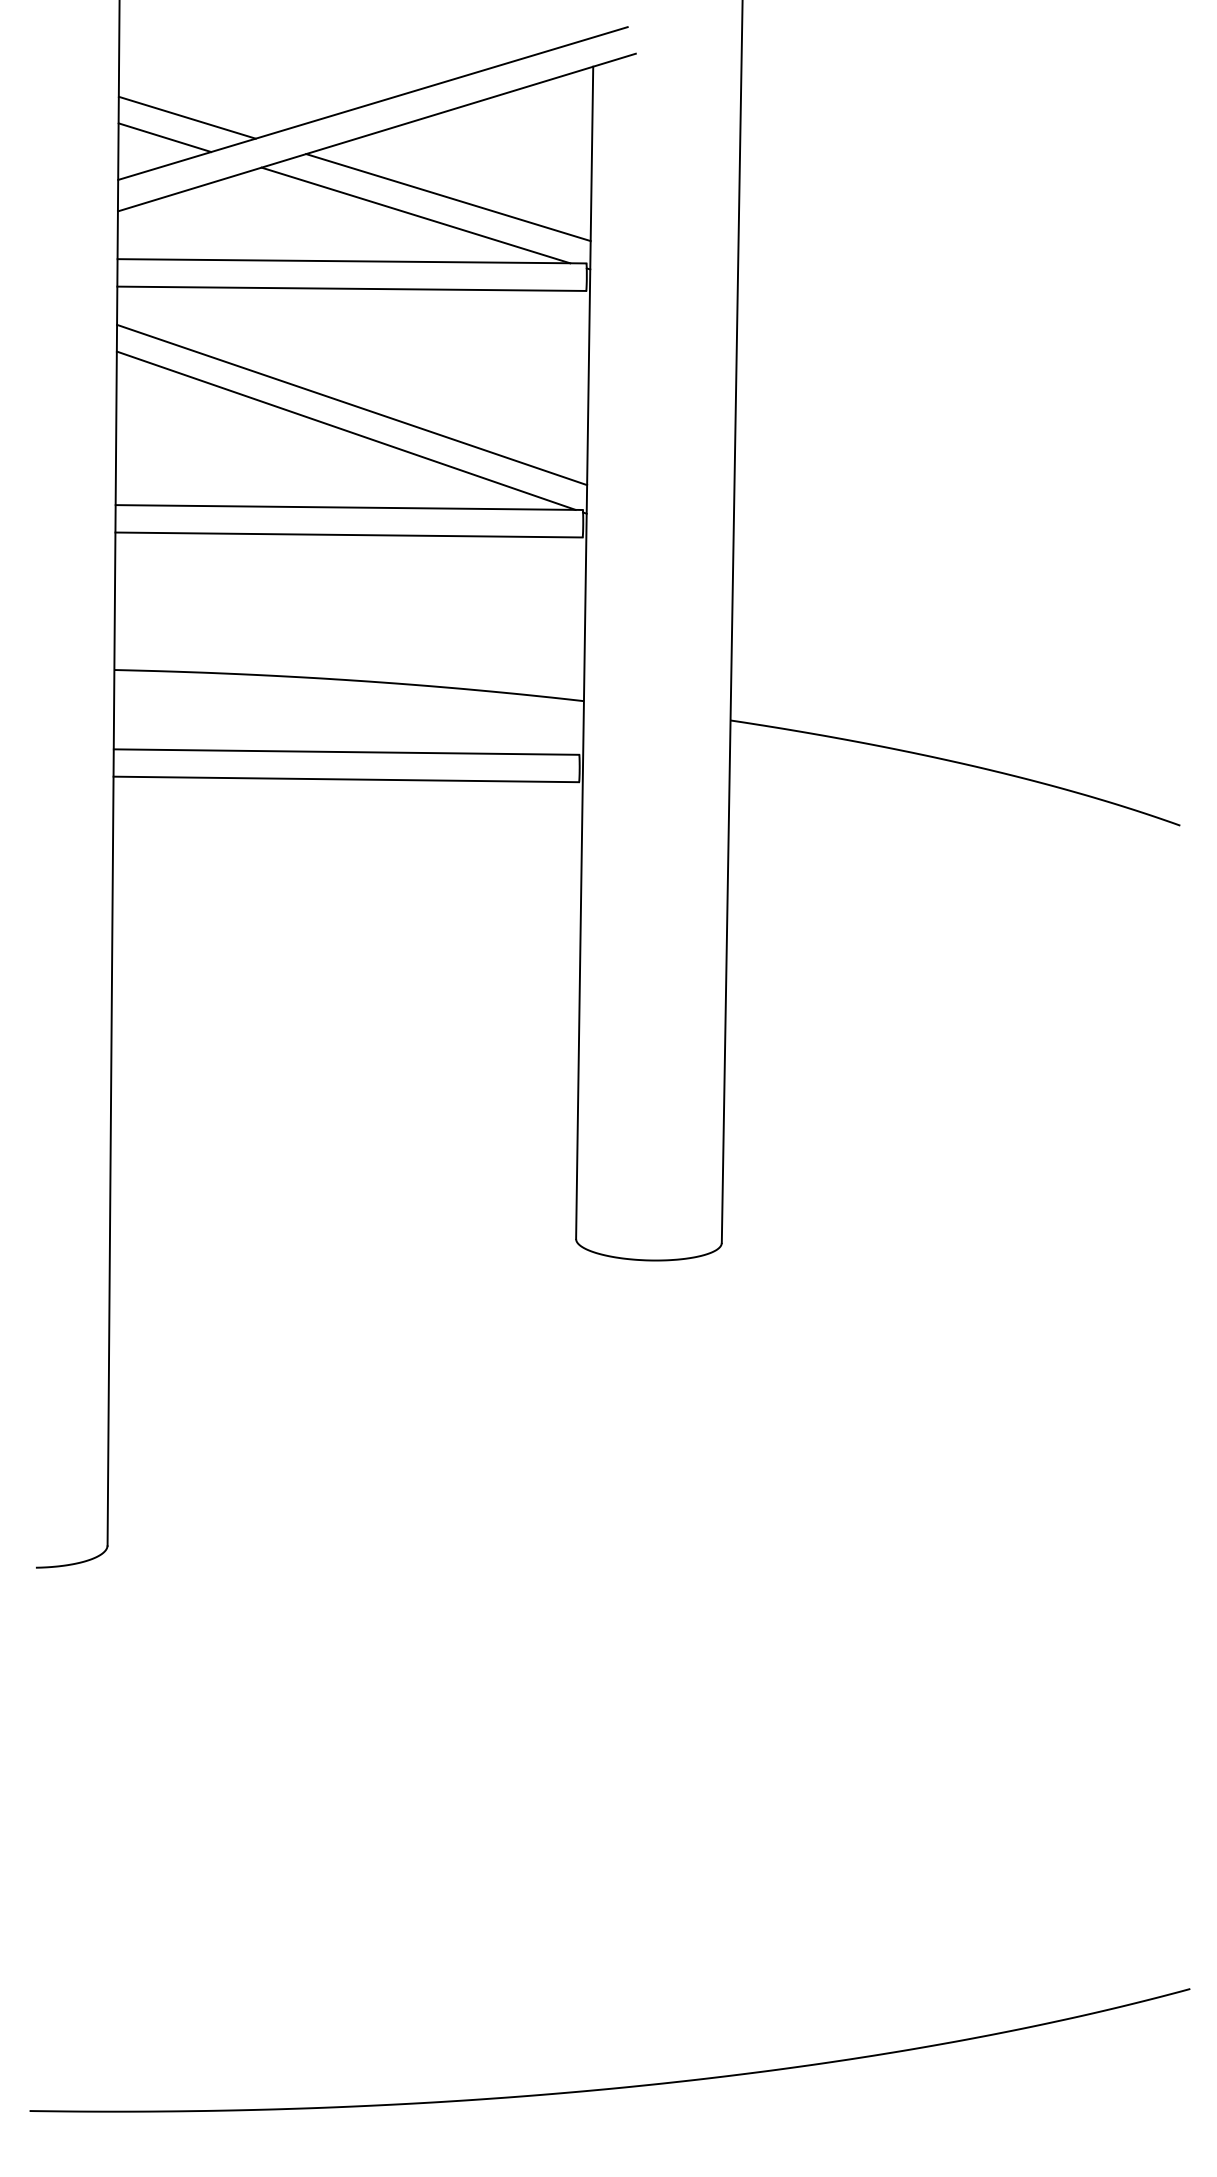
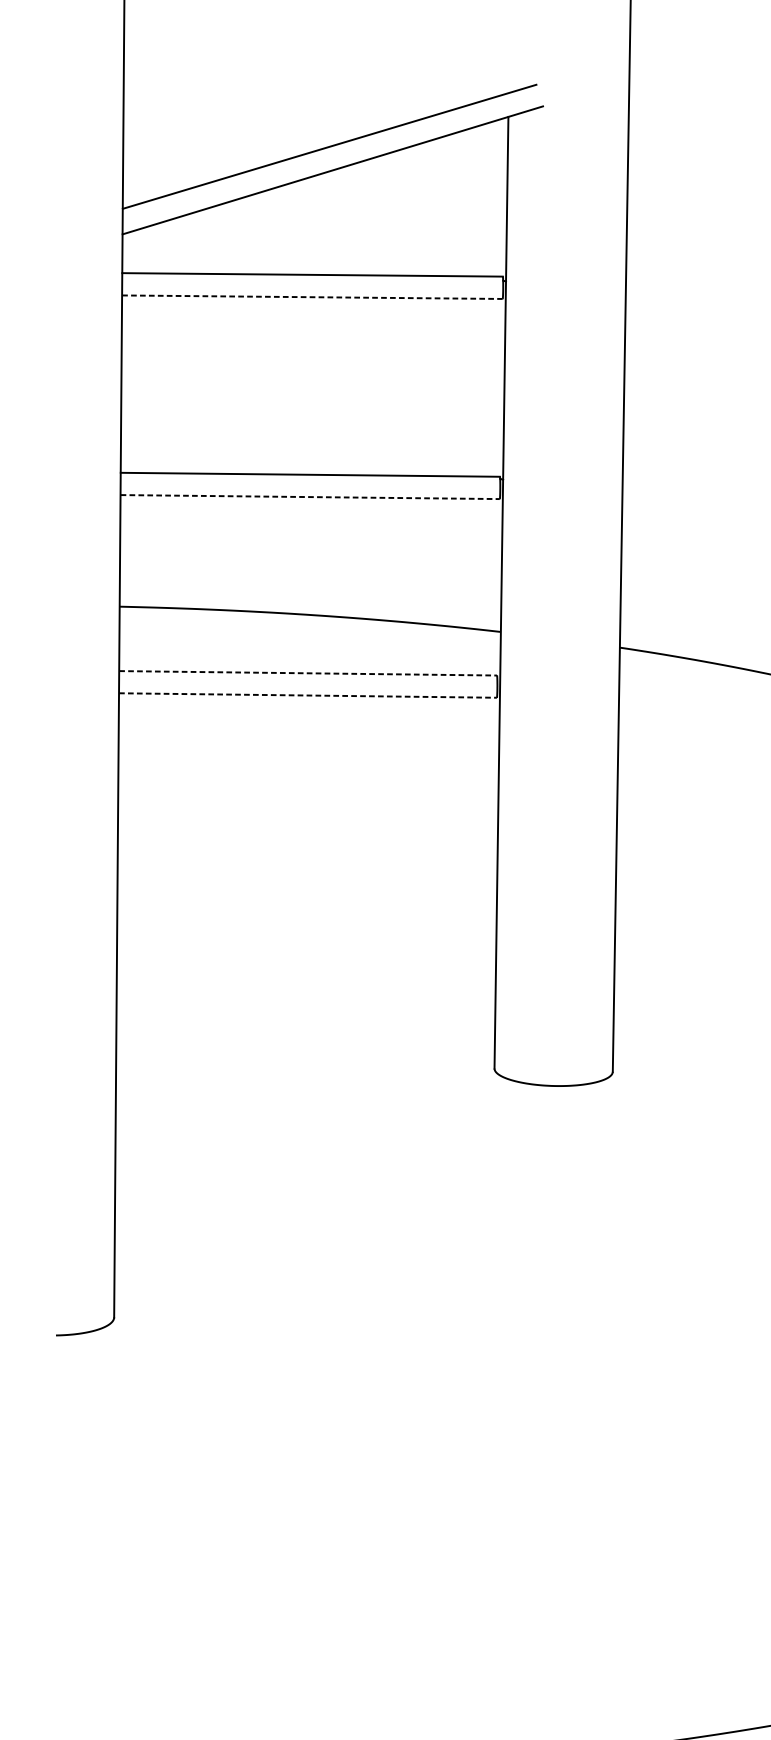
line: (186, 117) -> (178, 158), removed
line: (164, 137) -> (160, 174), removed
line: (448, 197) -> (390, 223), removed
line: (415, 215) -> (364, 237), removed
line: (352, 288) -> (312, 296), solid -> dashed
line: (352, 404) -> (312, 391), removed
line: (345, 430) -> (307, 412), removed
line: (349, 535) -> (310, 497), solid -> dashed
line: (346, 752) -> (308, 673), solid -> dashed
line: (346, 779) -> (308, 695), solid -> dashed

